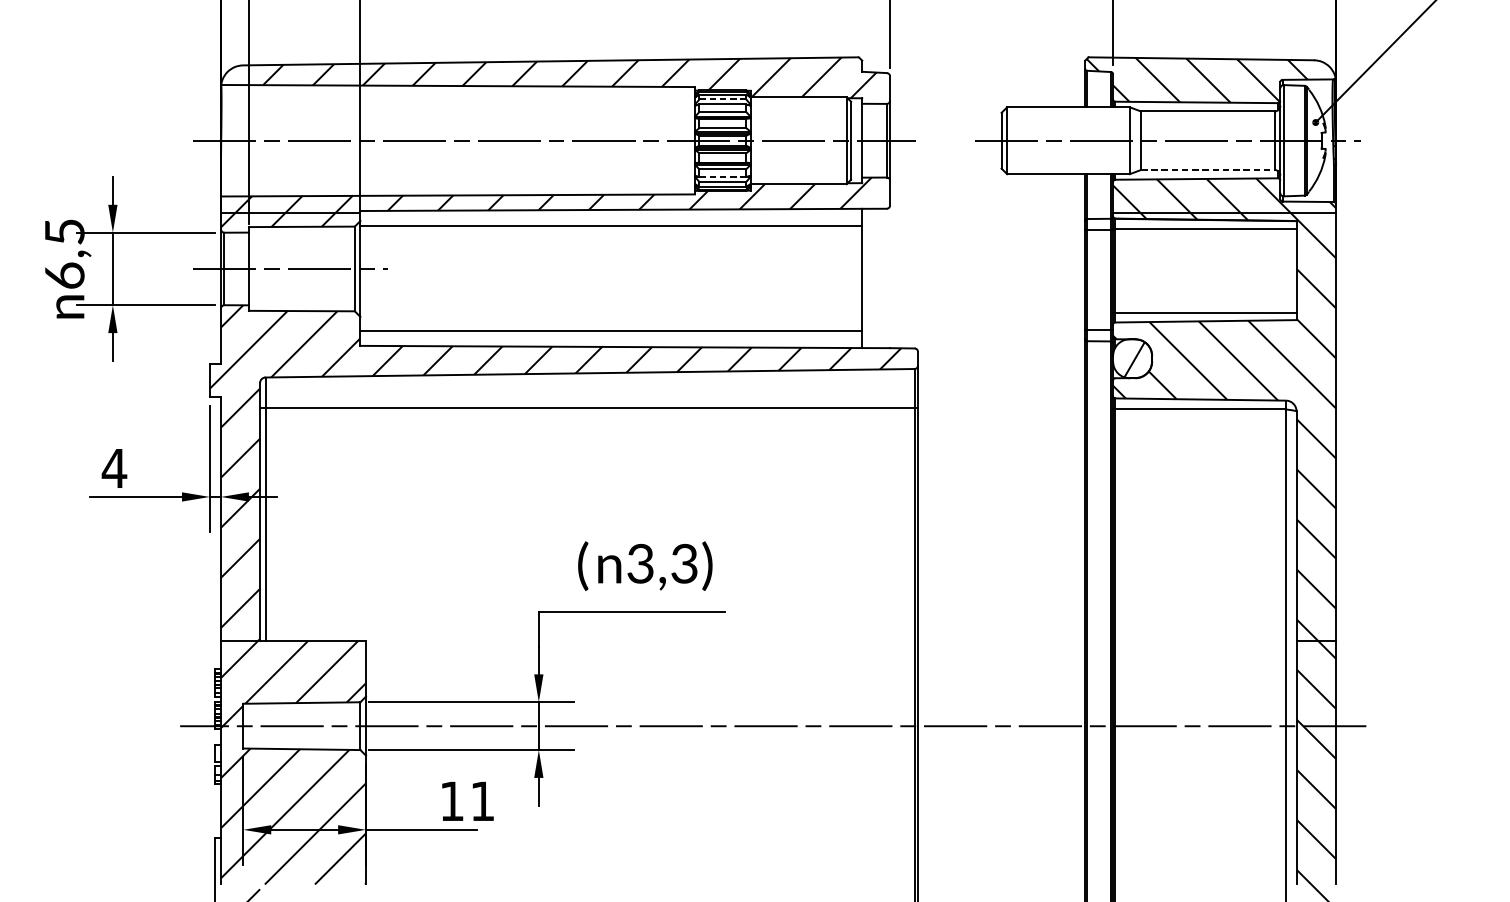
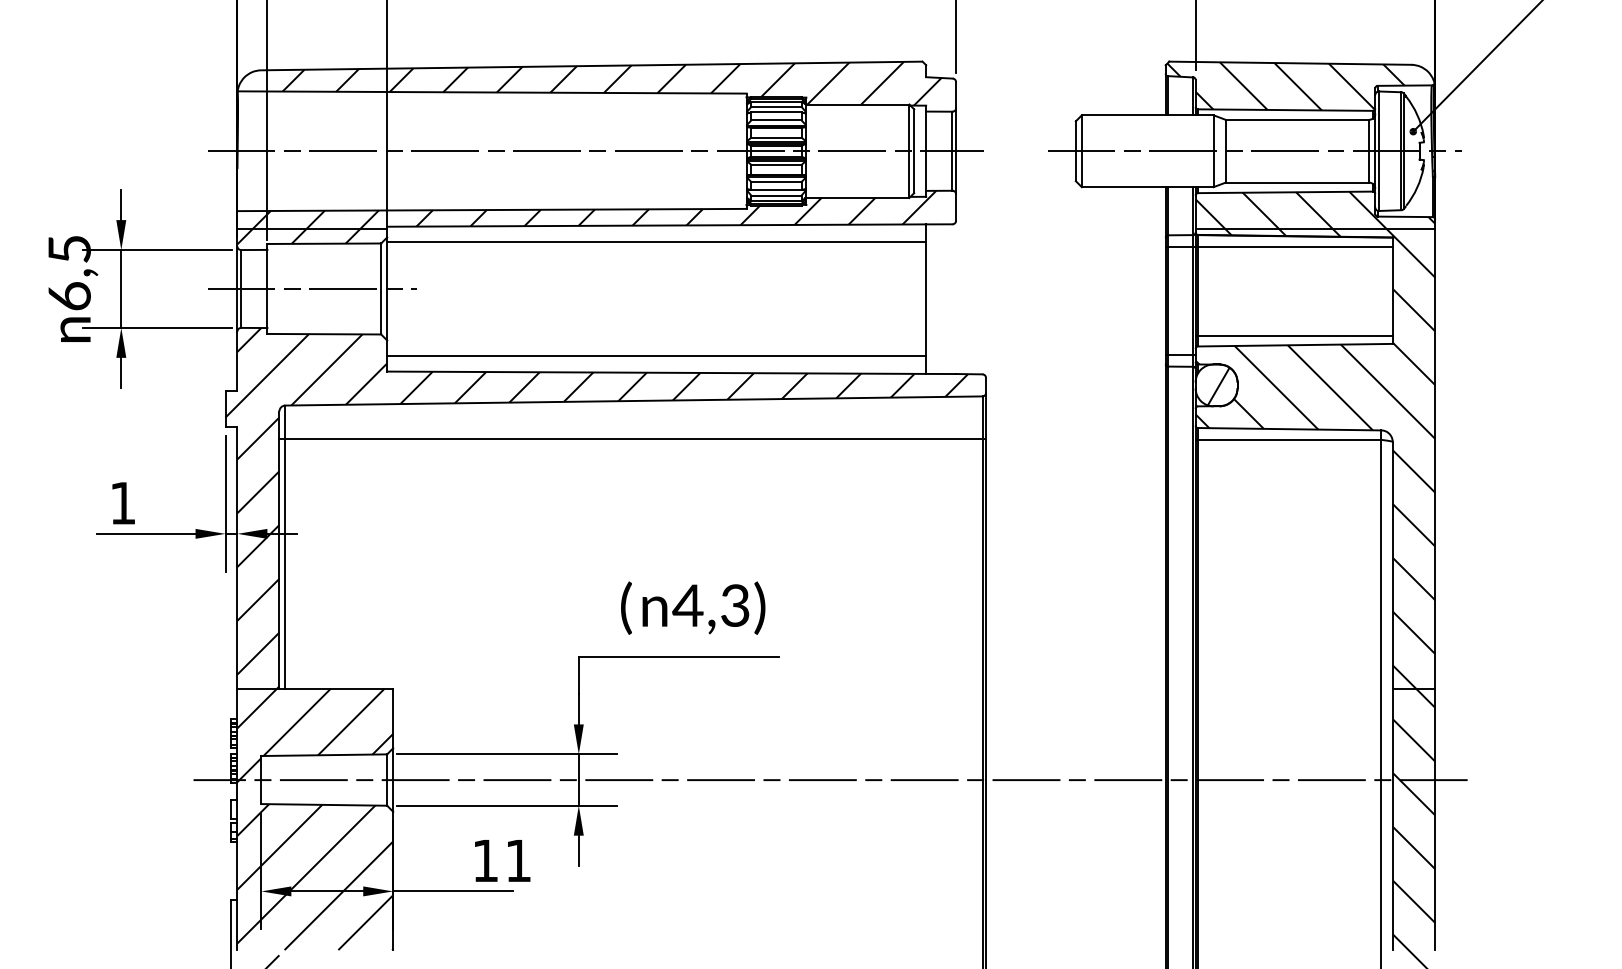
line: (722, 99) -> (776, 106), dashed -> solid
line: (1207, 169) -> (1297, 182), dashed -> solid
line: (722, 177) -> (776, 190), dashed -> solid
text: (114, 468) -> (122, 503), 4 -> 1
text: (640, 563) -> (687, 605), 3,3) -> 4,3)

